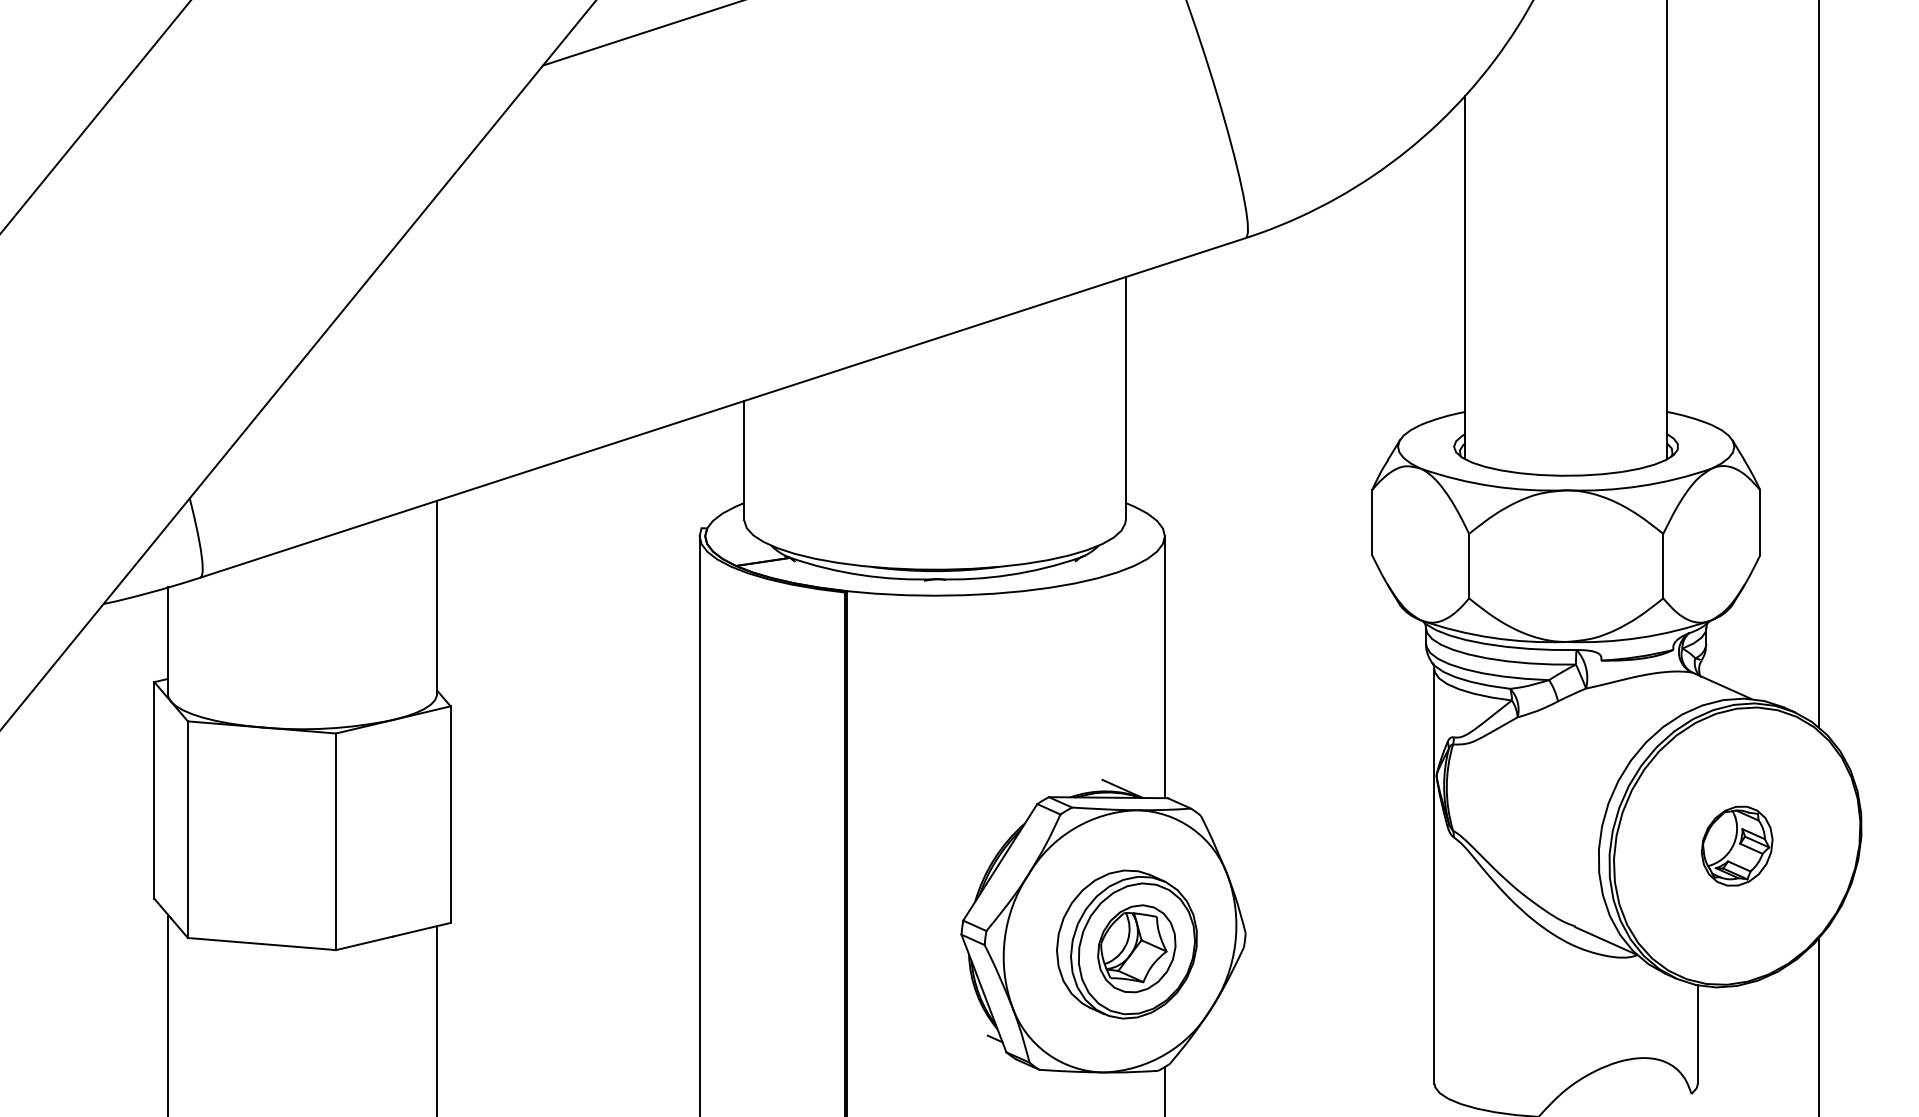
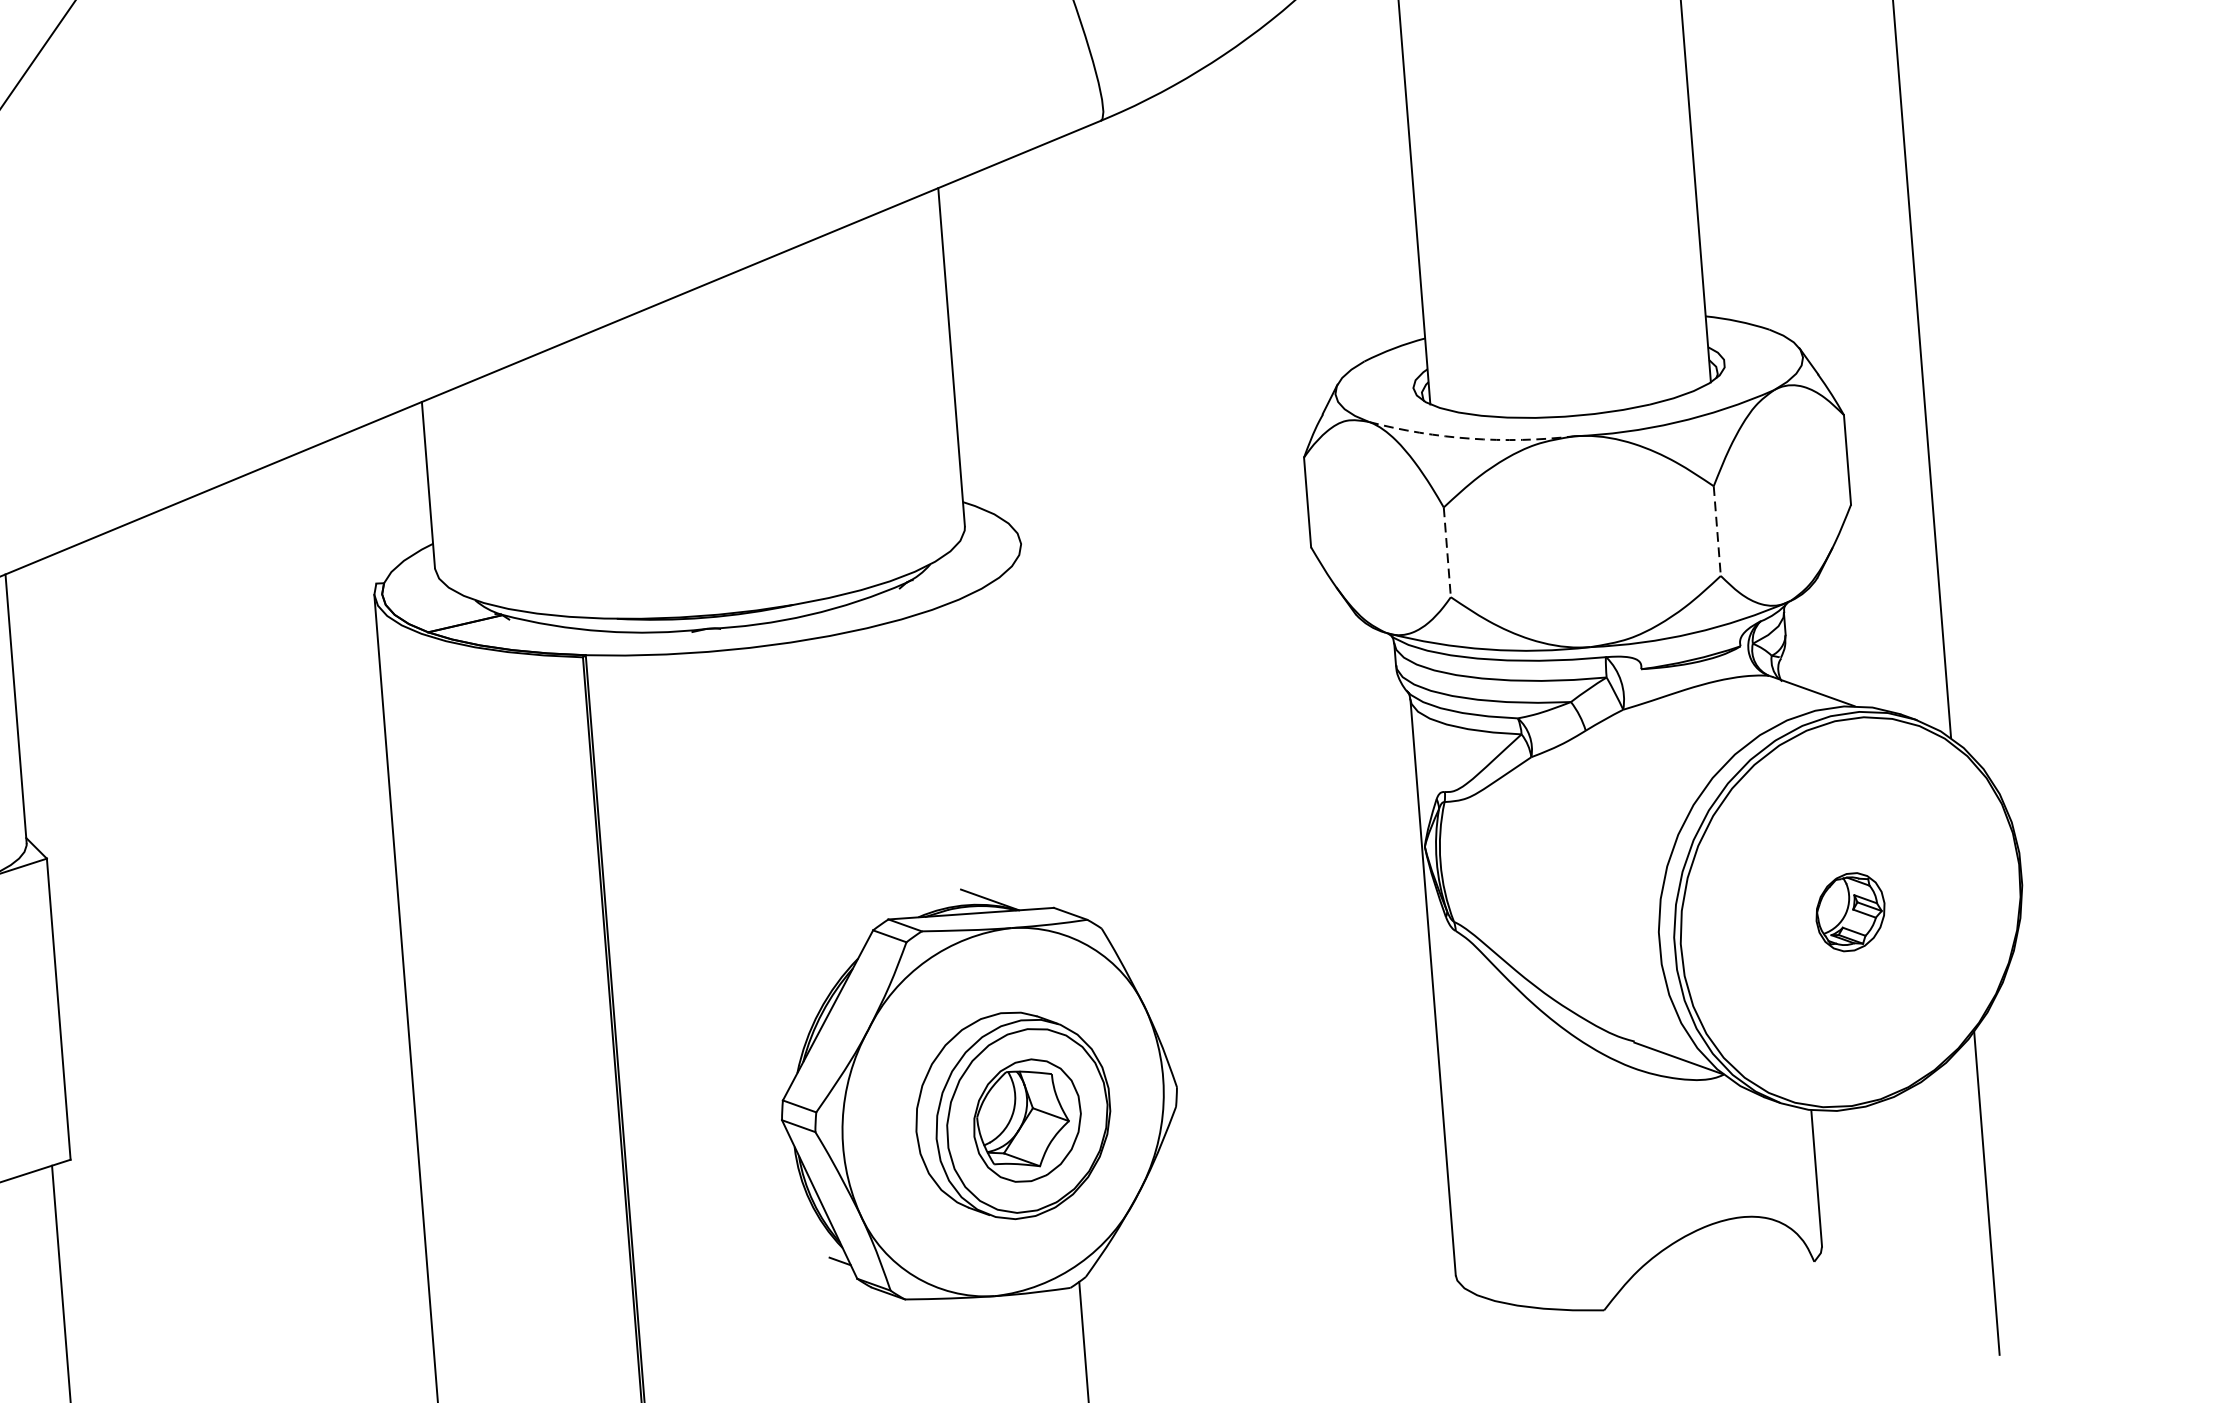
arc: (1492, 486) -> (1471, 439), solid -> dashed
line: (1469, 566) -> (1447, 552), solid -> dashed
line: (1663, 566) -> (1717, 531), solid -> dashed
line: (1164, 667) -> (1034, 726), removed
part: (1736, 845) -> (1849, 911), size x0.7

